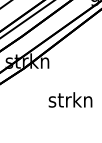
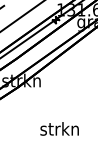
text: (70, 99) -> (59, 128), moved

